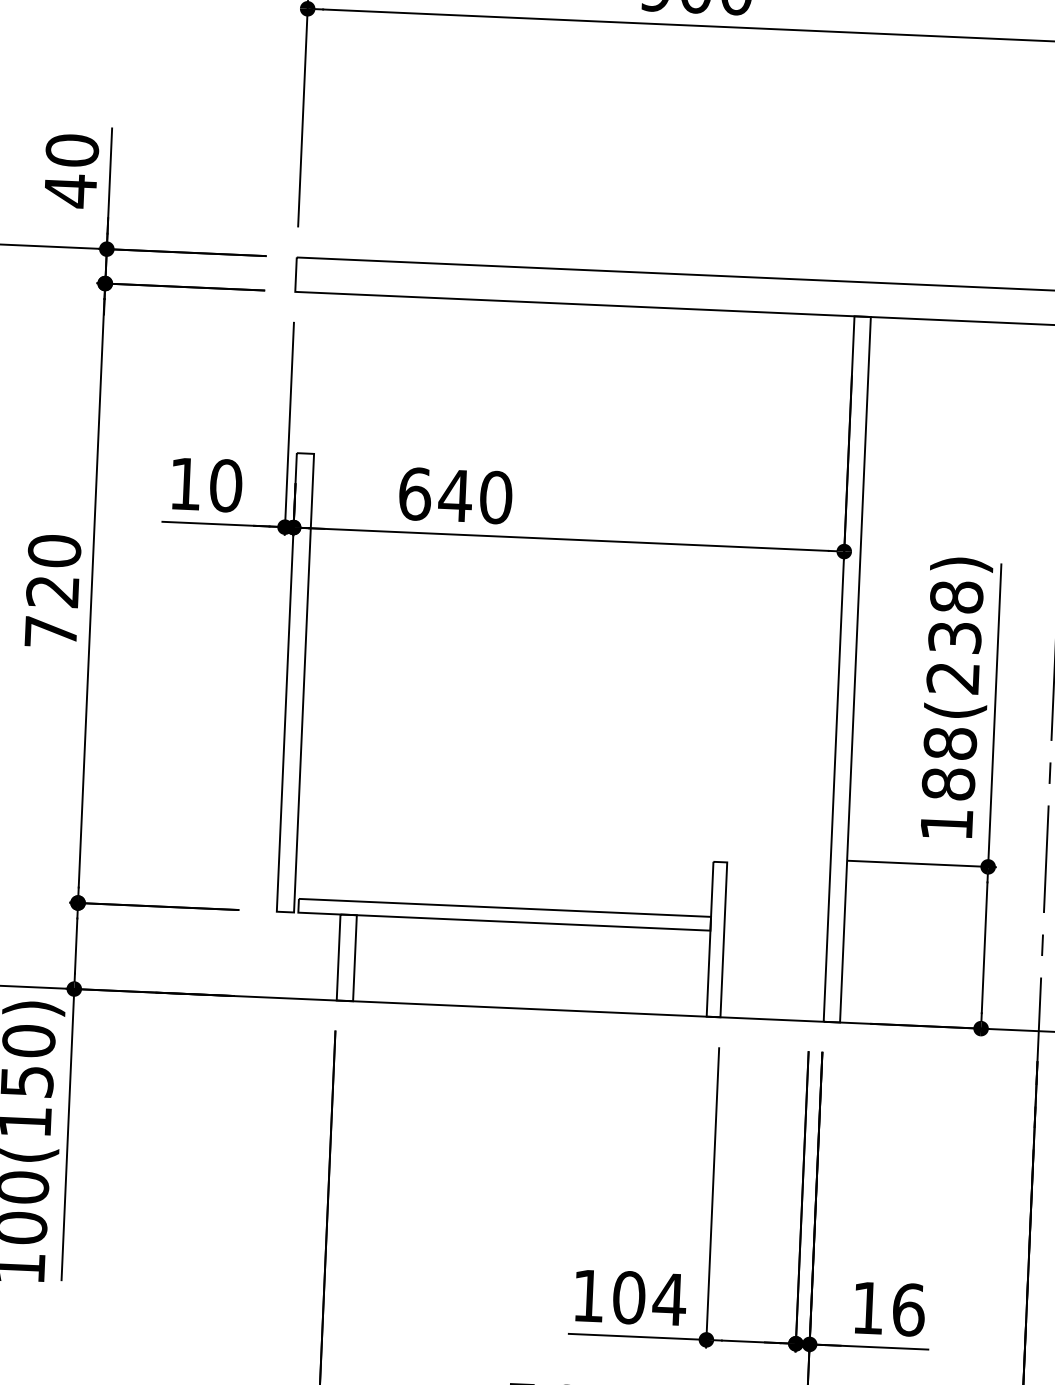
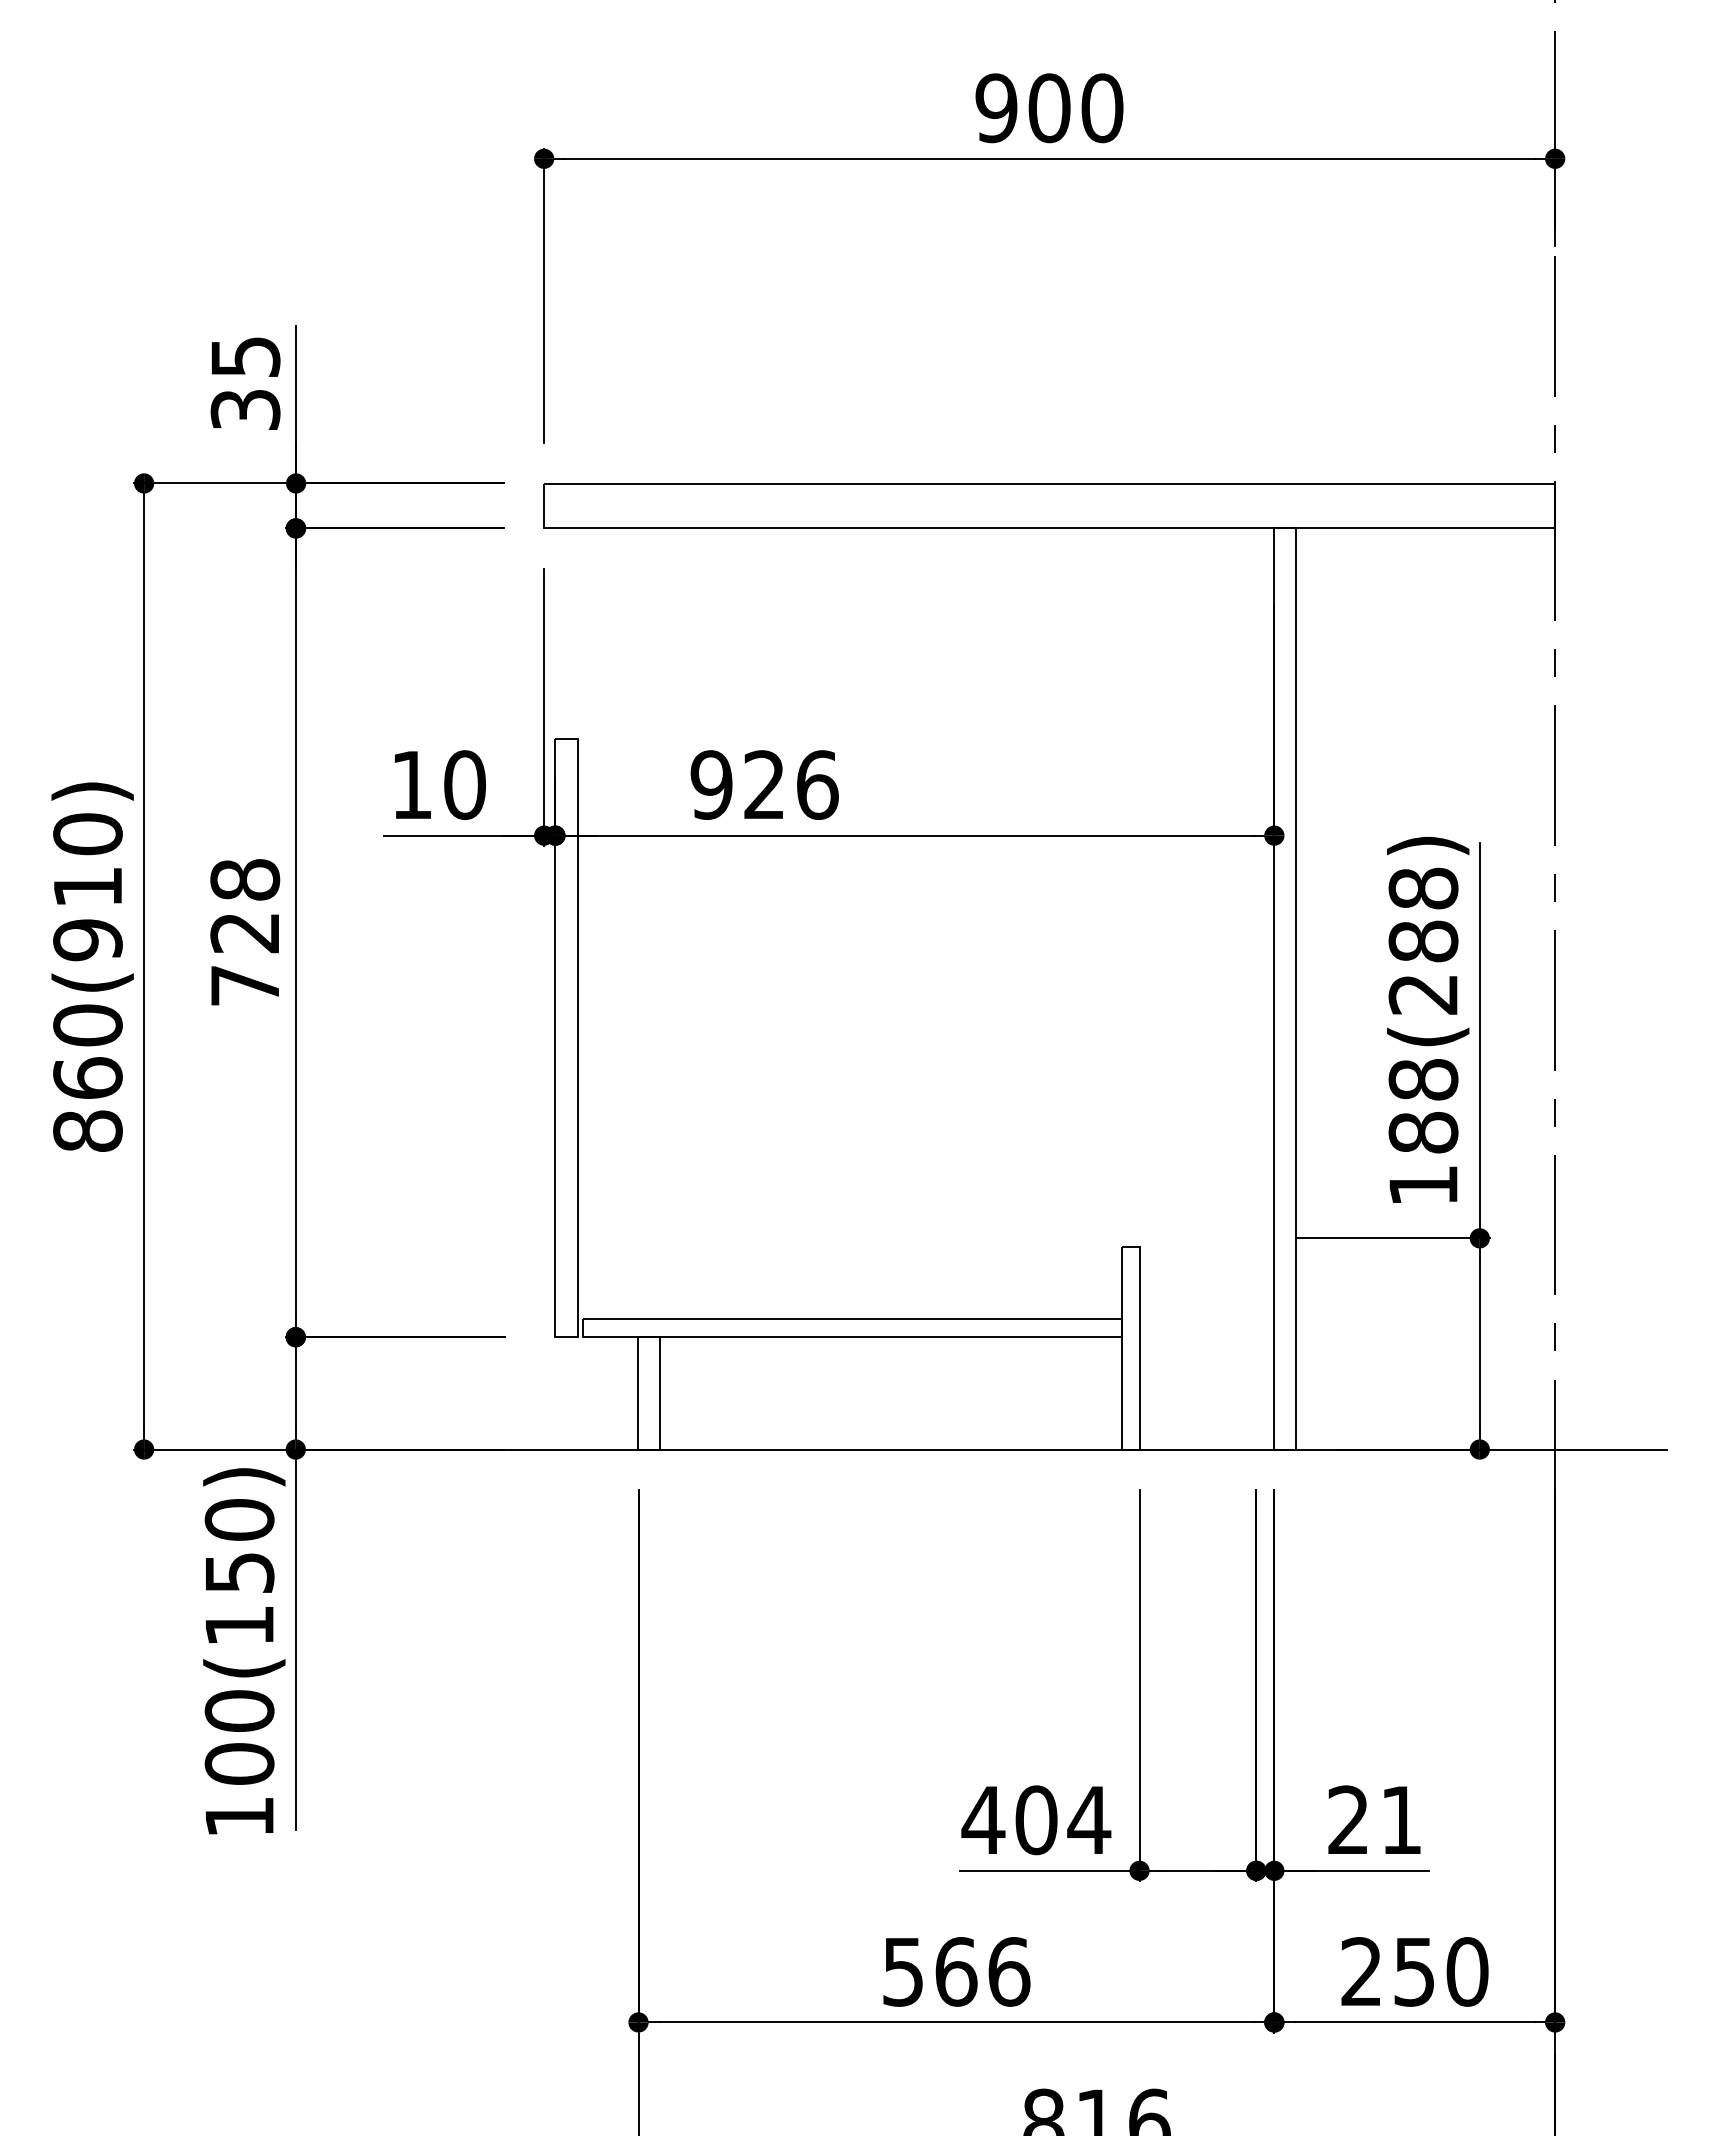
text: (71, 171) -> (245, 384), 40 -> 35
text: (455, 495) -> (764, 784), 640 -> 926
text: (54, 550) -> (244, 879), 720 -> 728
text: (954, 637) -> (1423, 941), 188(238) -> 188(288)
text: (588, 1295) -> (983, 1819), 104 -> 404
text: (888, 1309) -> (1375, 1820), 16 -> 21

